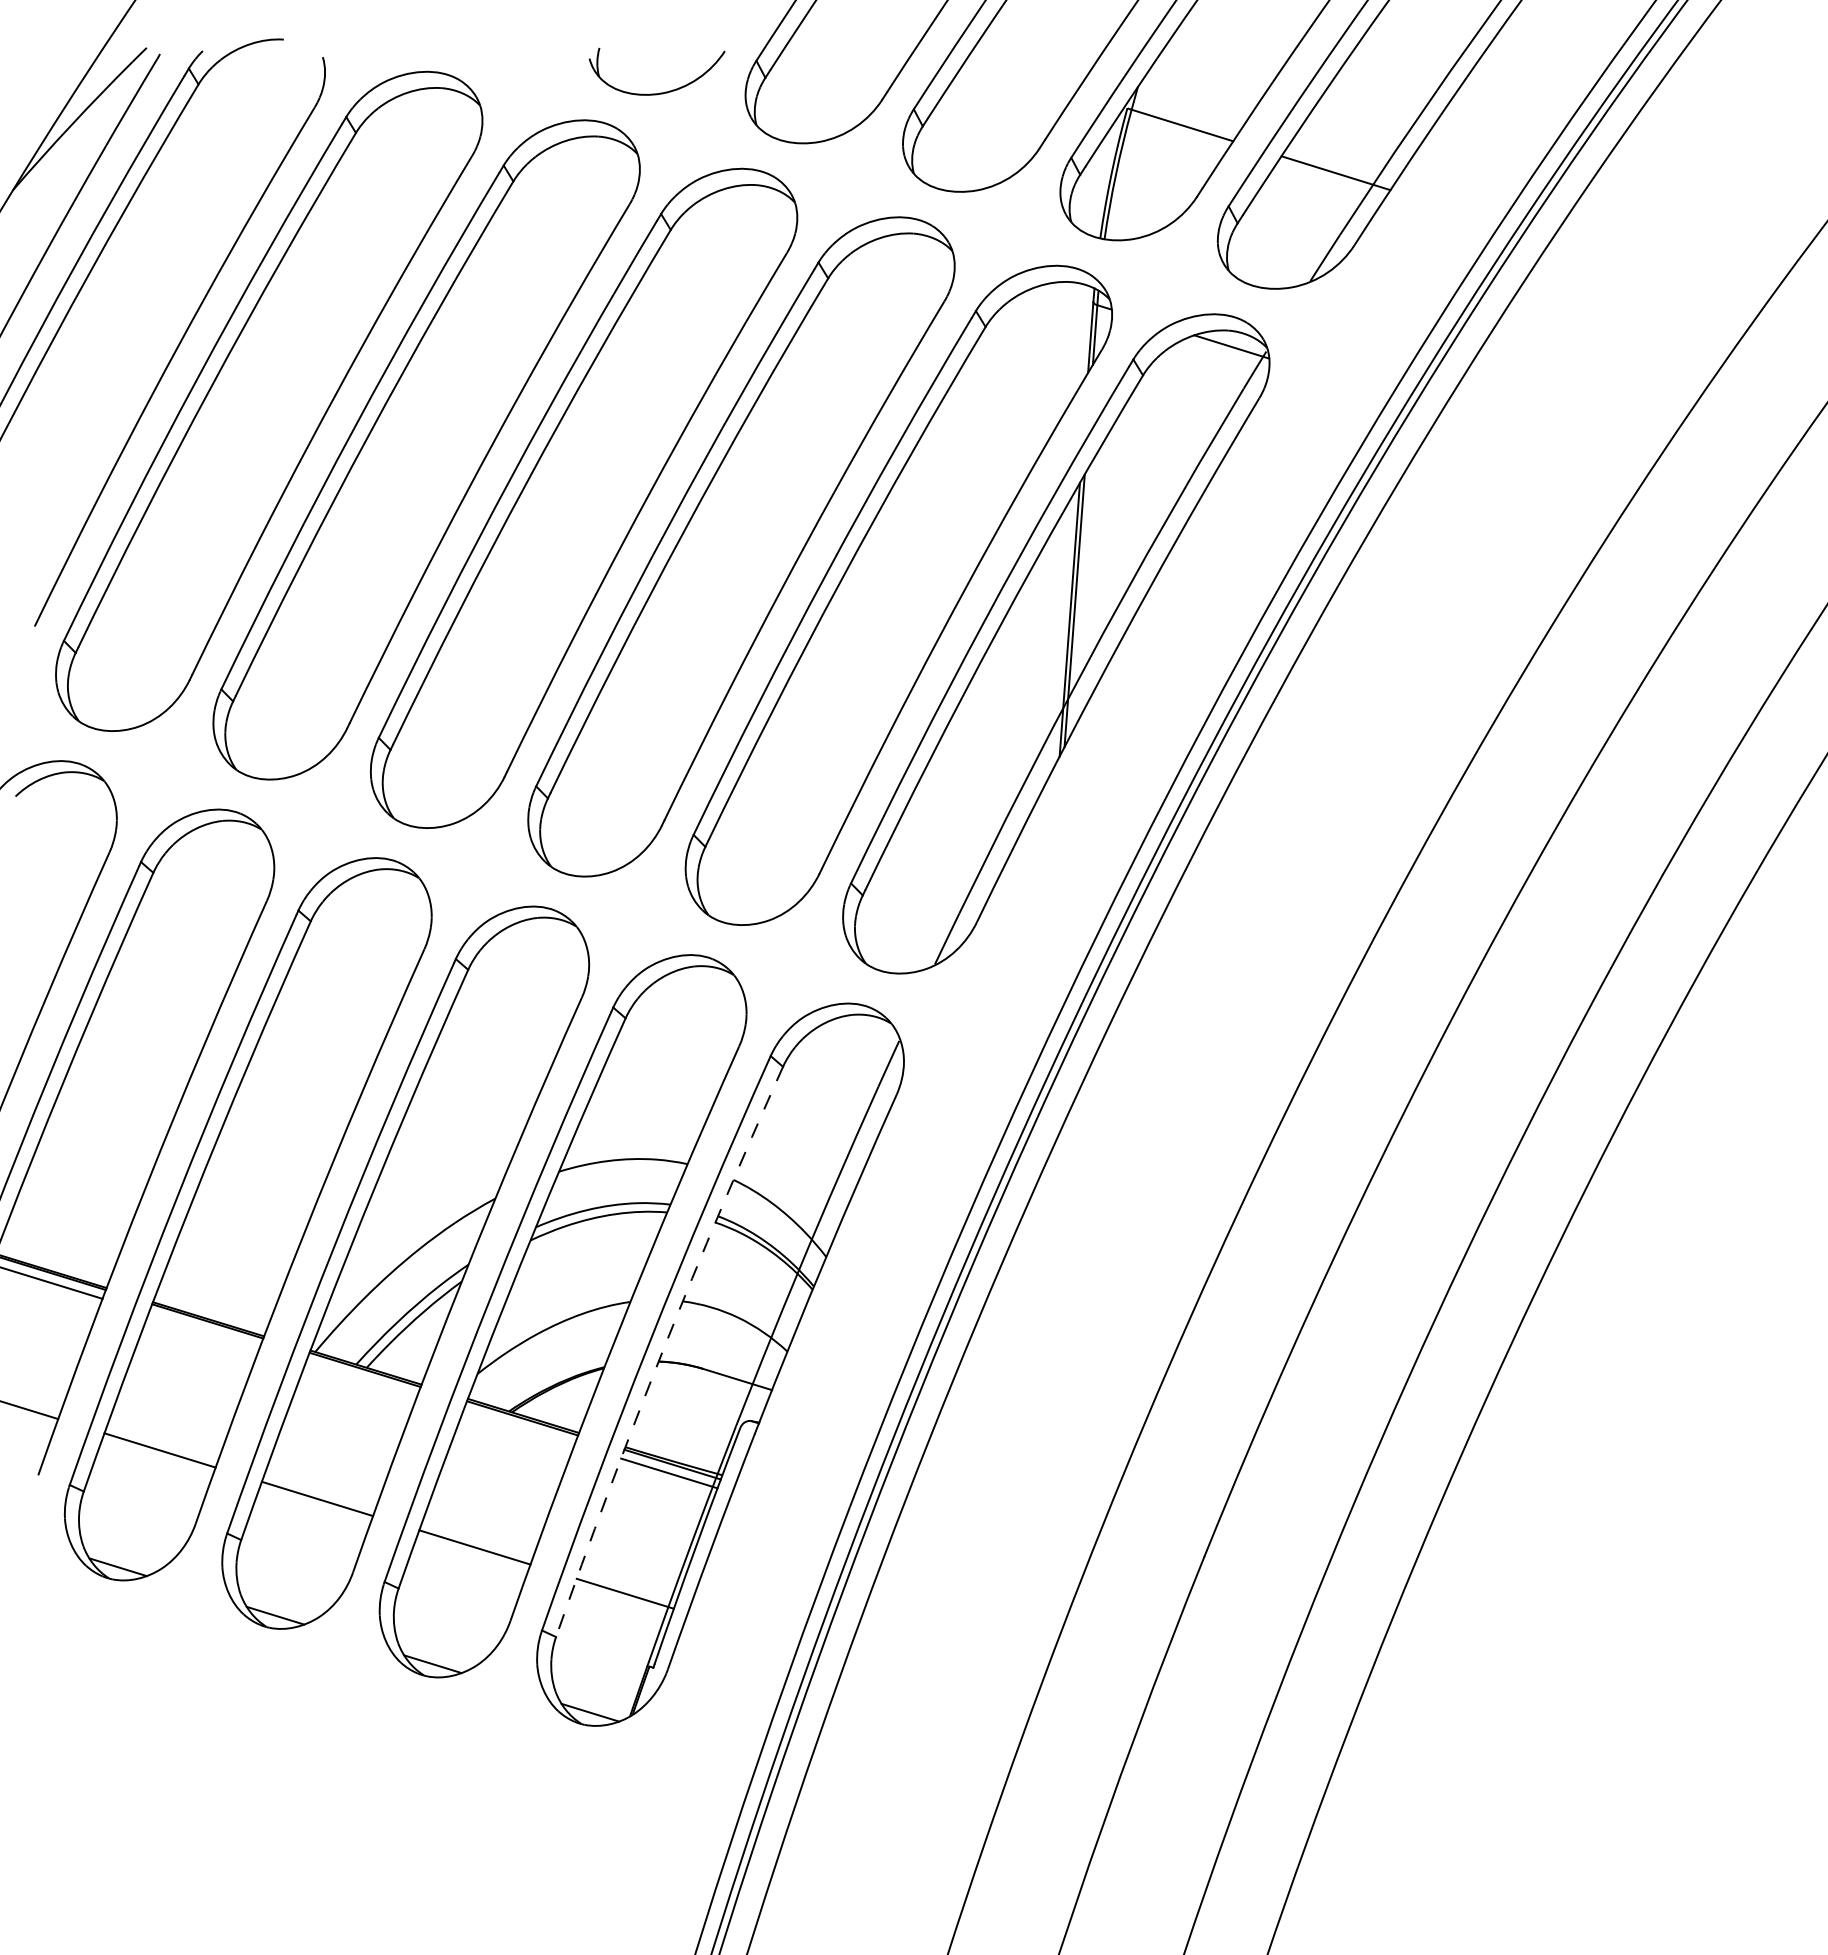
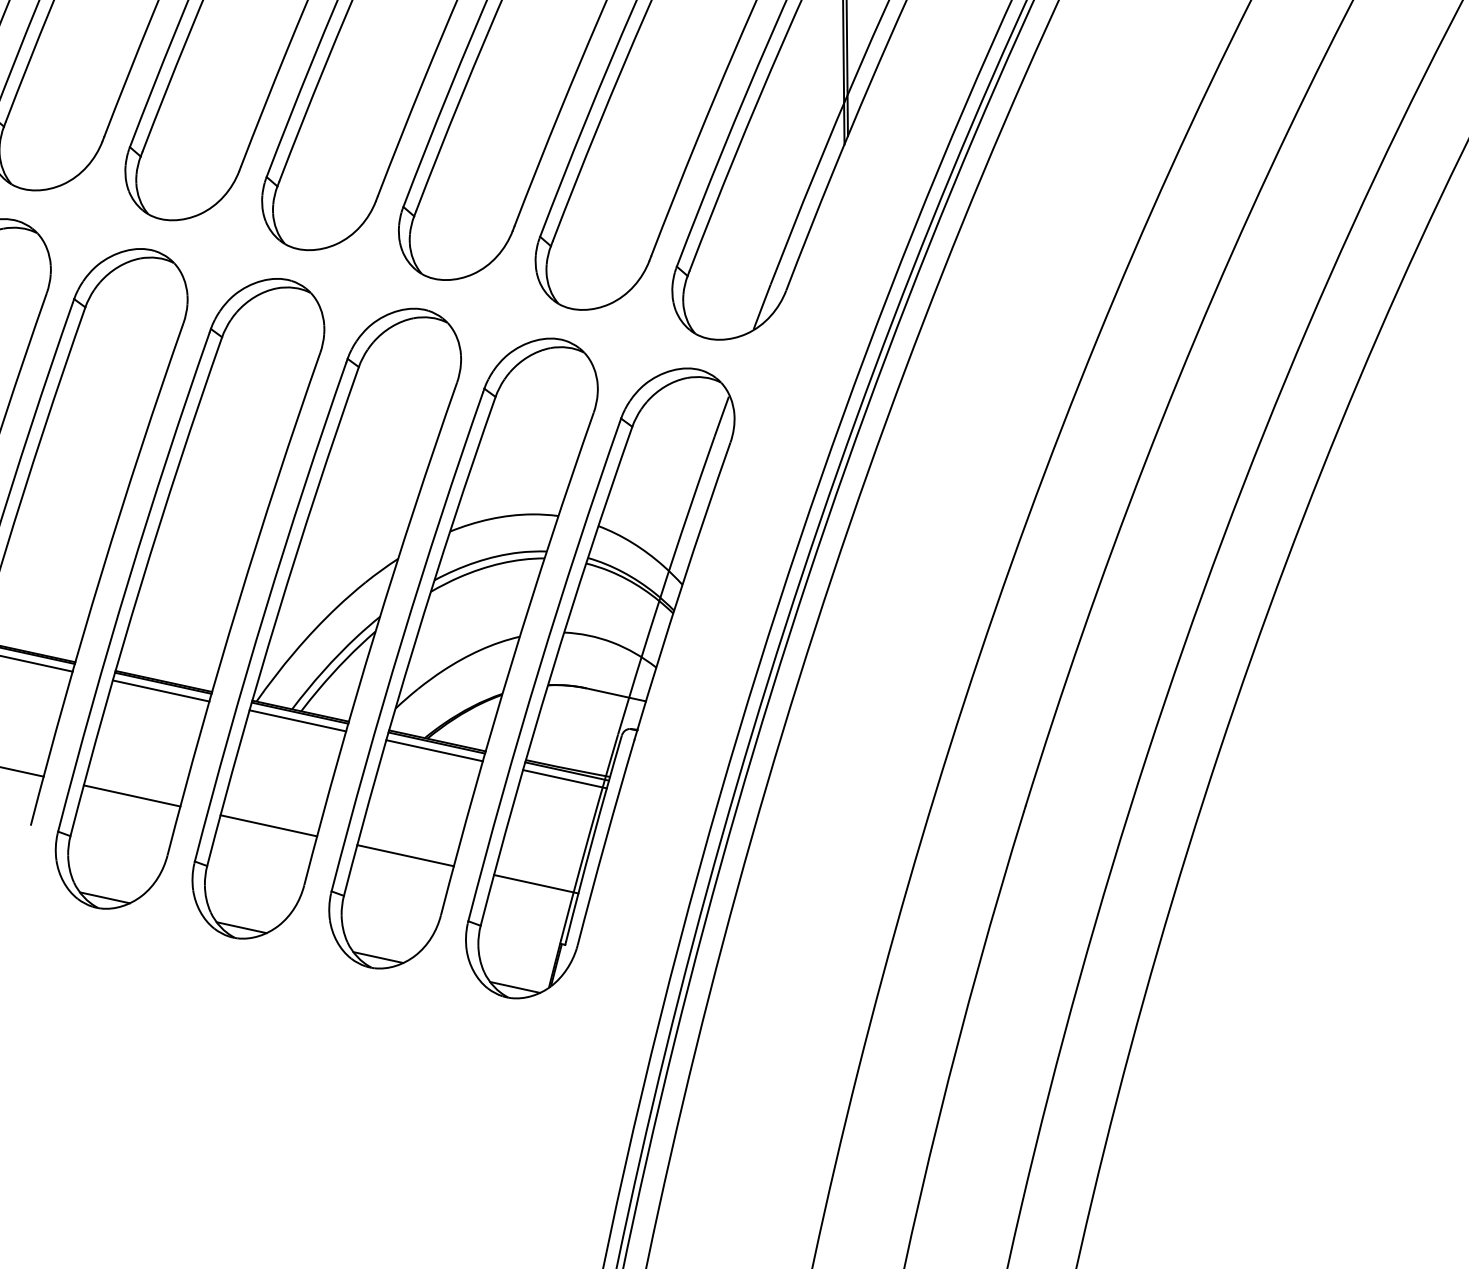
line: (204, 1330) -> (161, 691), added
arc: (663, 1349) -> (551, 674), dashed -> solid
line: (361, 1378) -> (297, 720), added
line: (518, 1427) -> (433, 751), added

